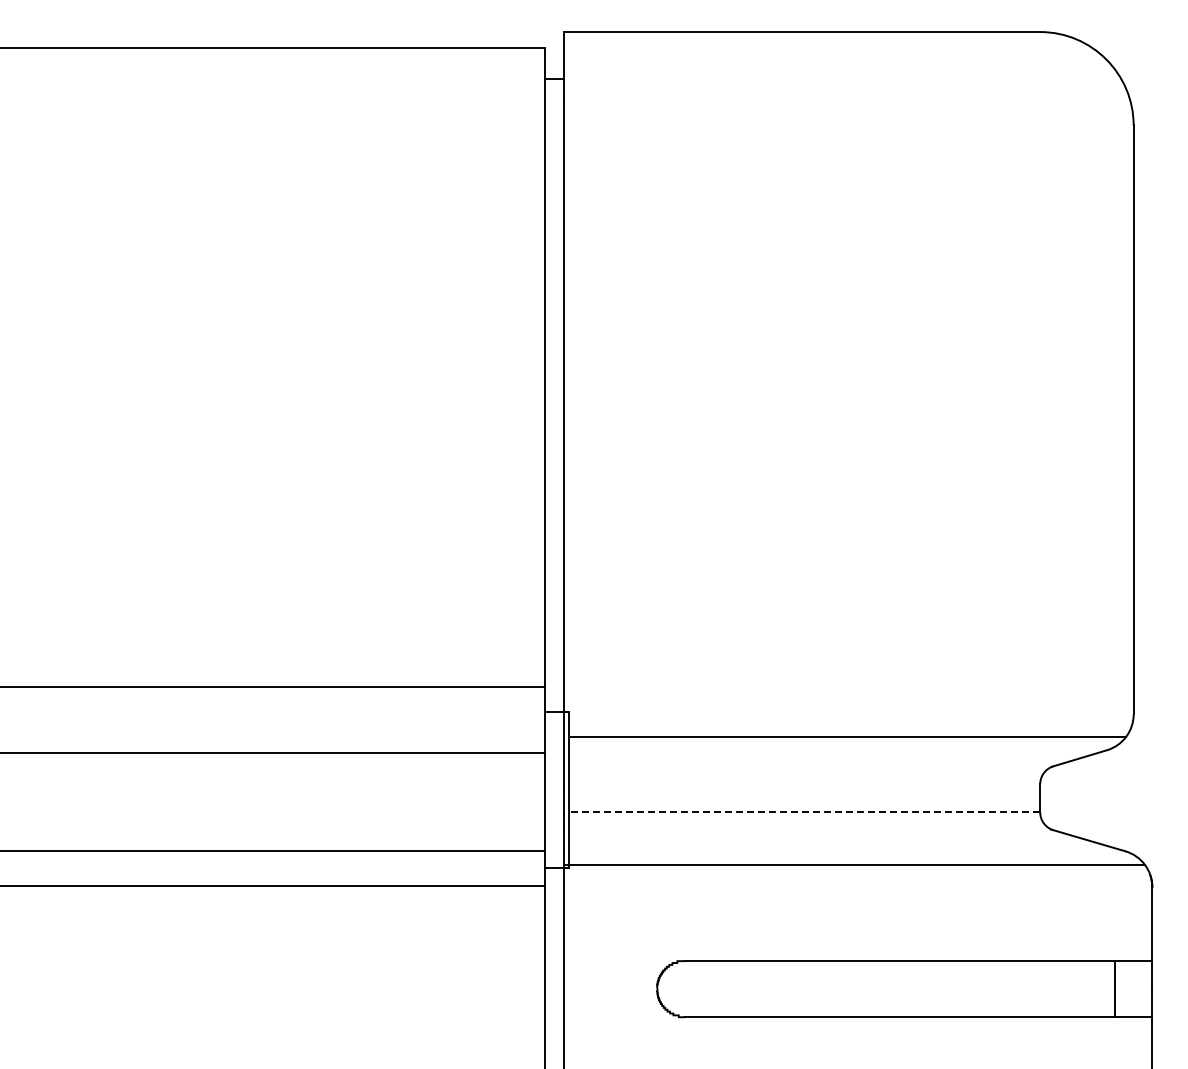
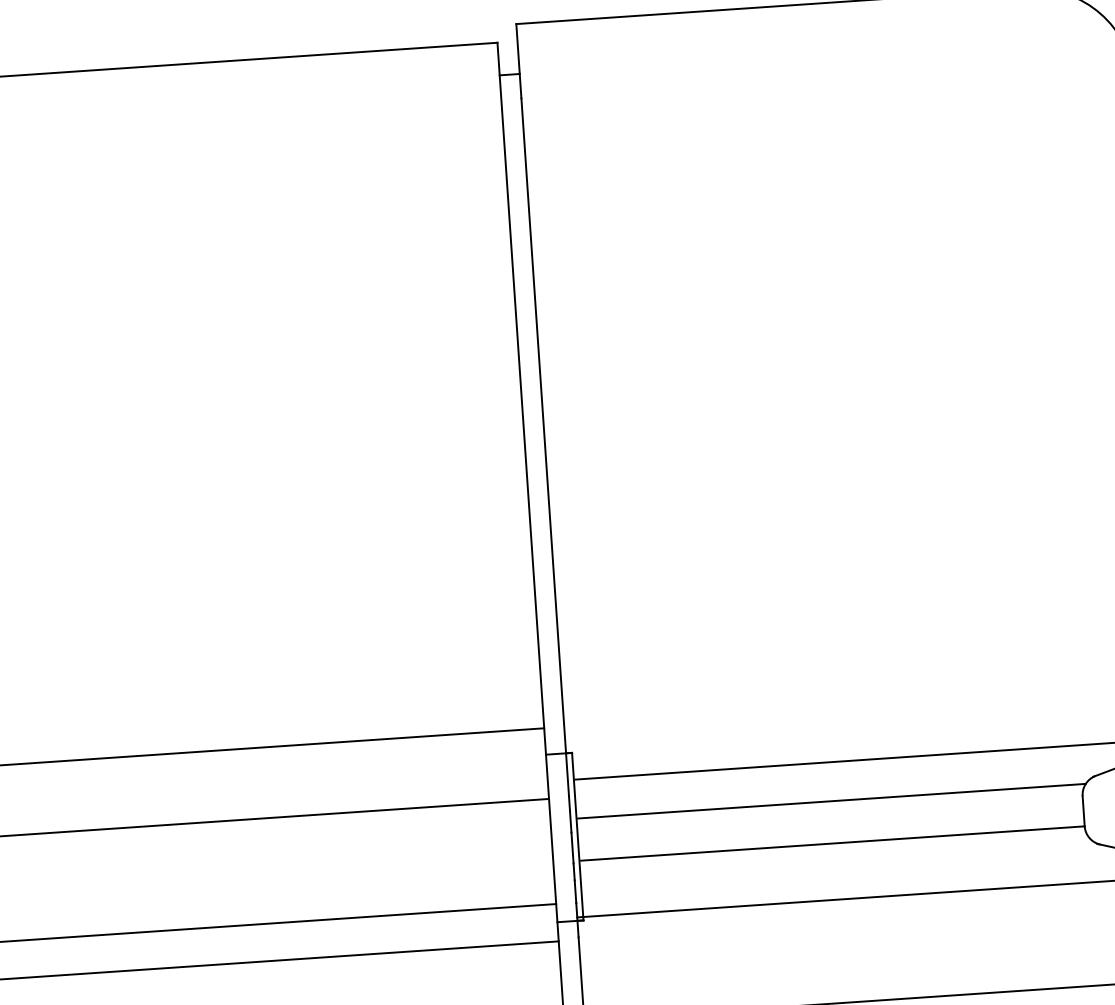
line: (806, 773) -> (831, 801), added
line: (805, 812) -> (832, 843), dashed -> solid

